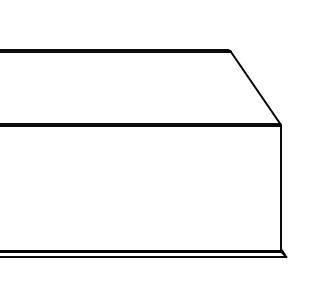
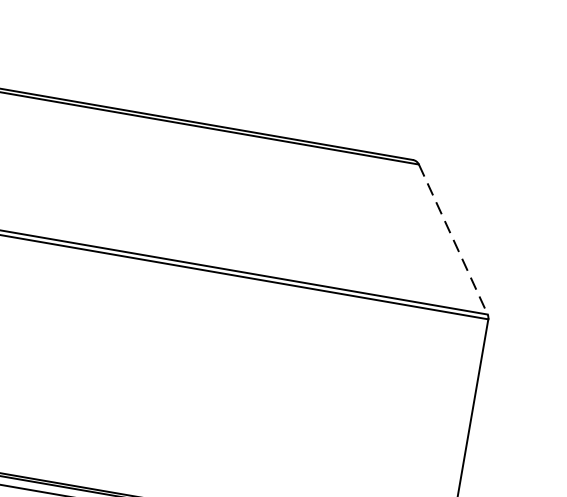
line: (255, 87) -> (453, 238), solid -> dashed

